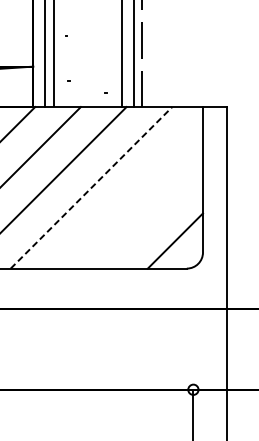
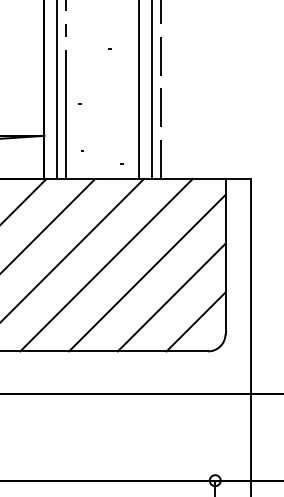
line: (91, 188) -> (106, 265), dashed -> solid
line: (129, 195) -> (147, 273), added
line: (152, 218) -> (171, 297), added

